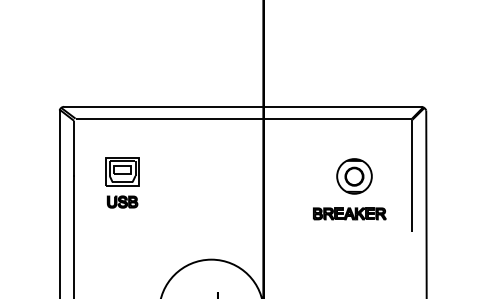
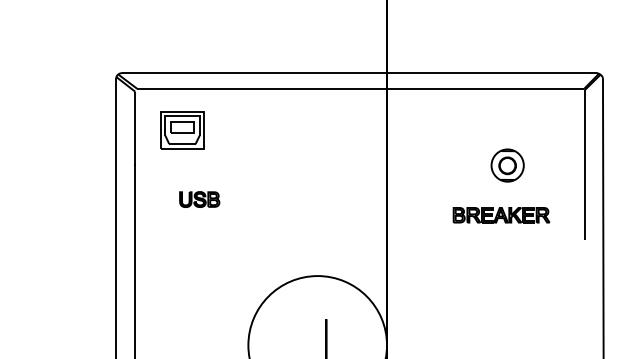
part: (122, 171) -> (182, 129), moved
part: (354, 176) -> (507, 165), size x0.7

